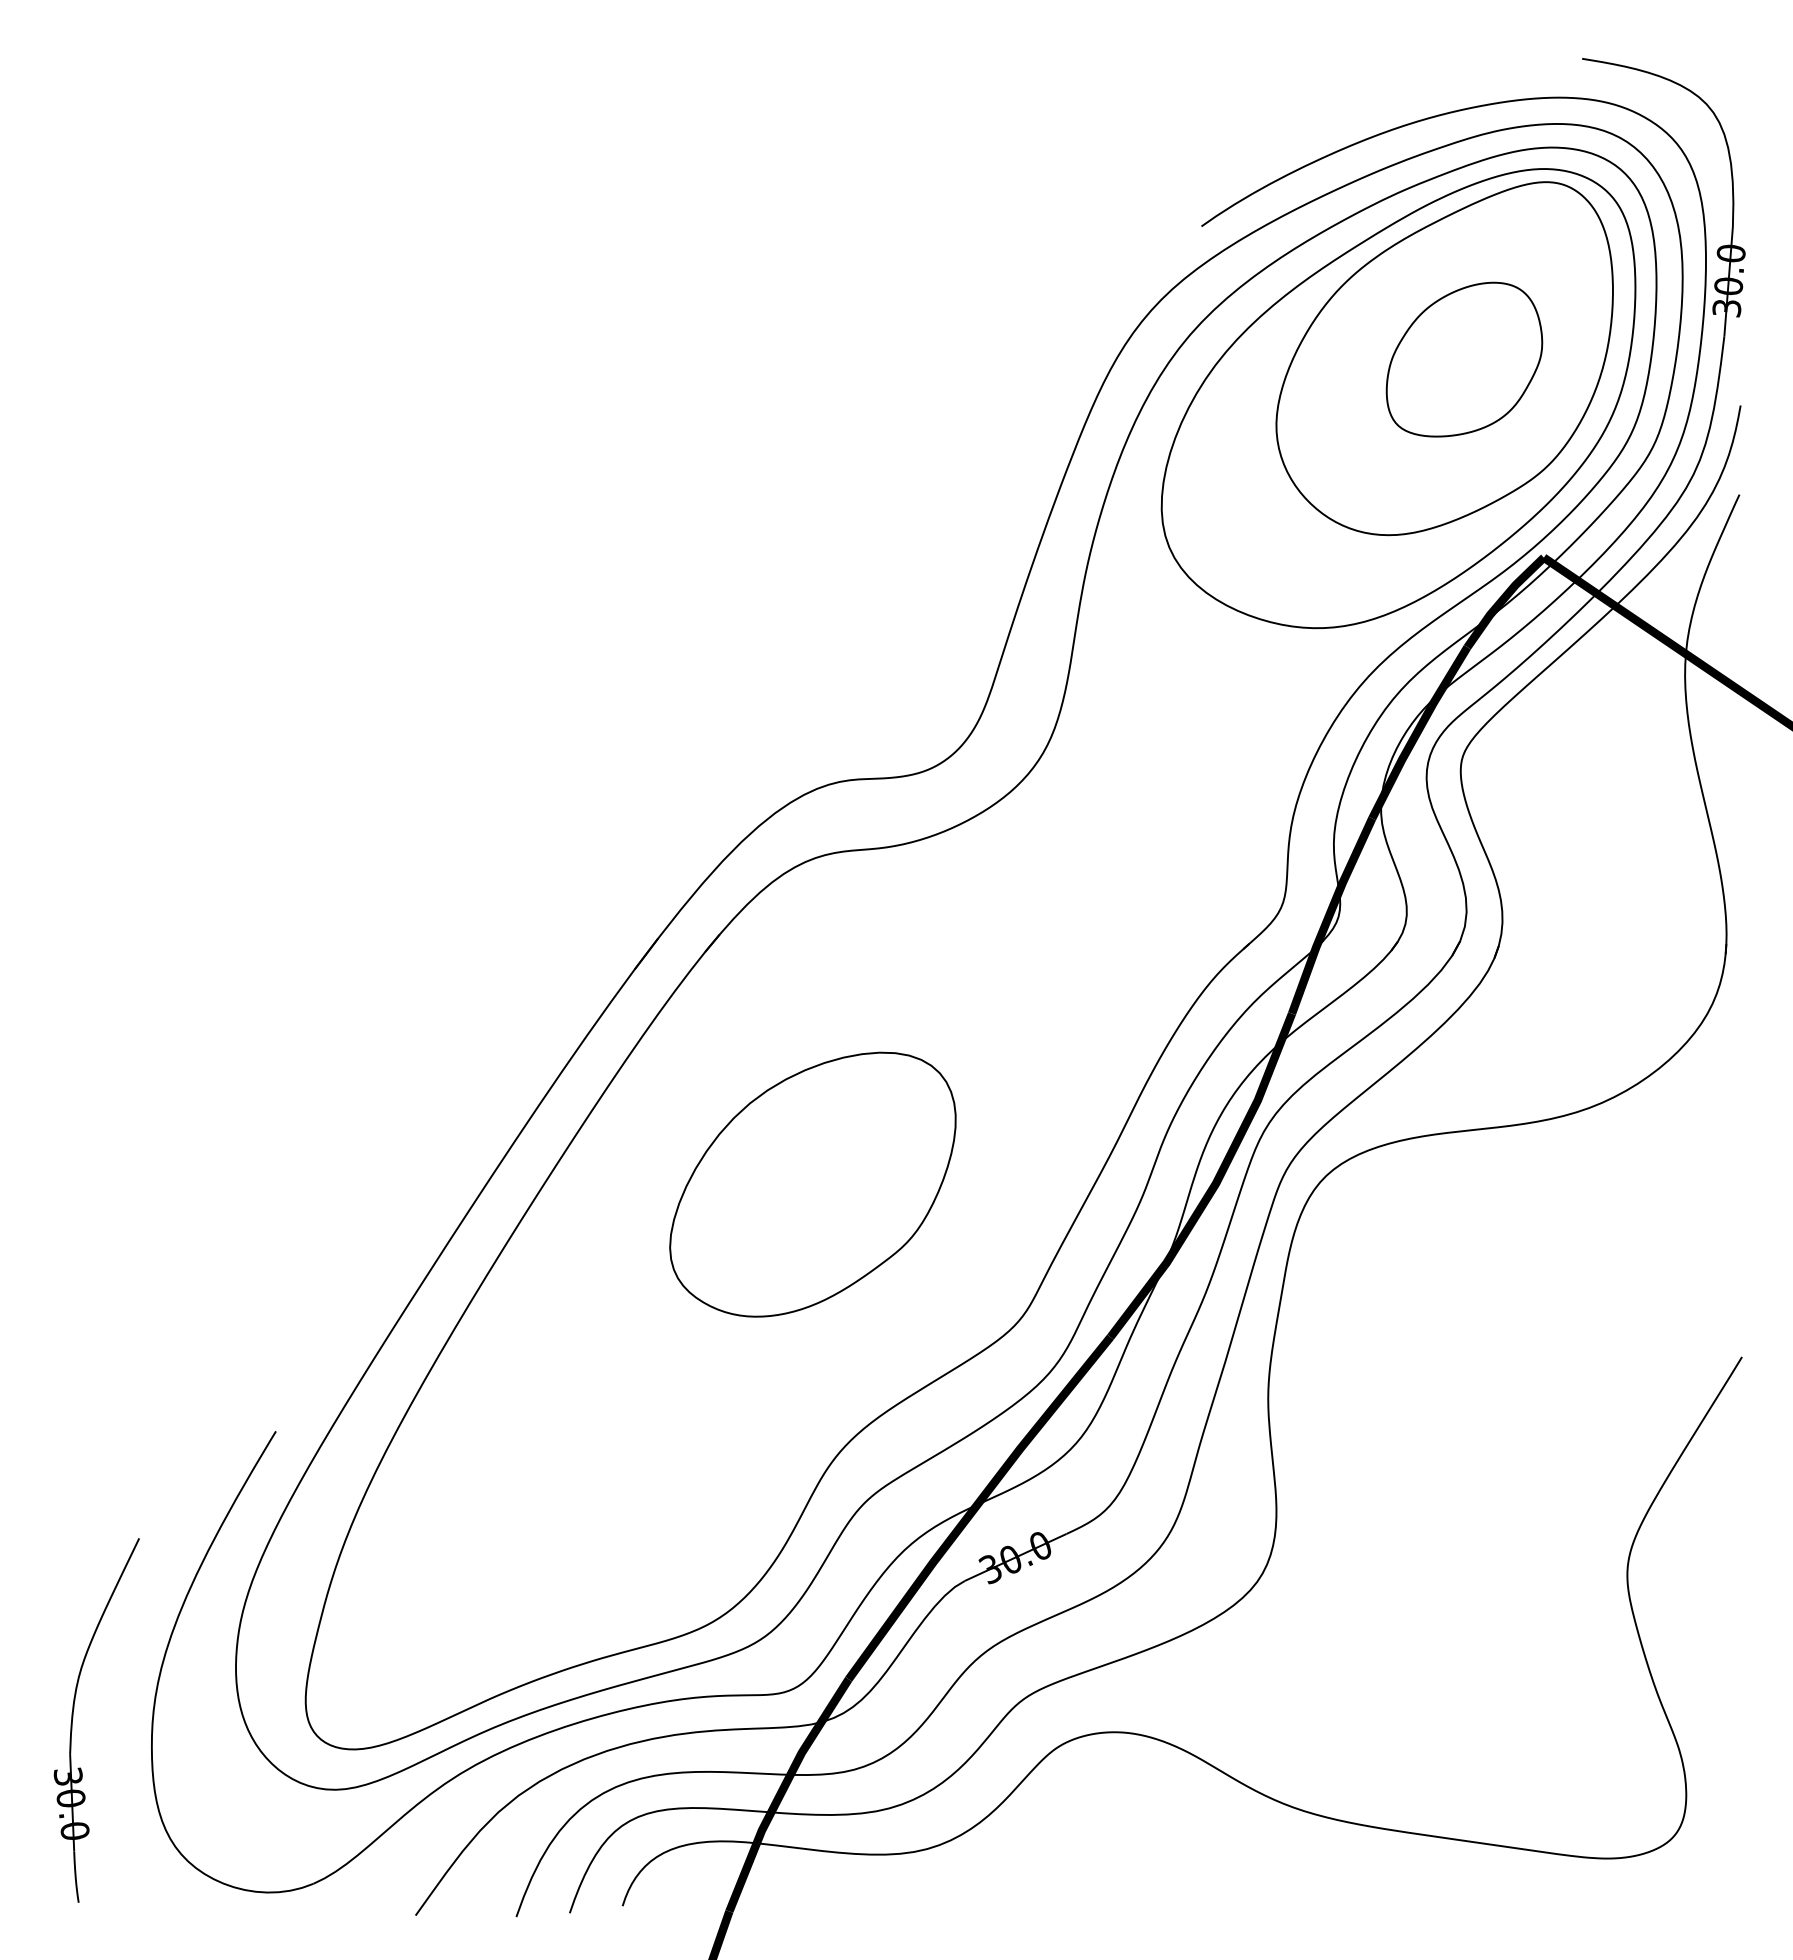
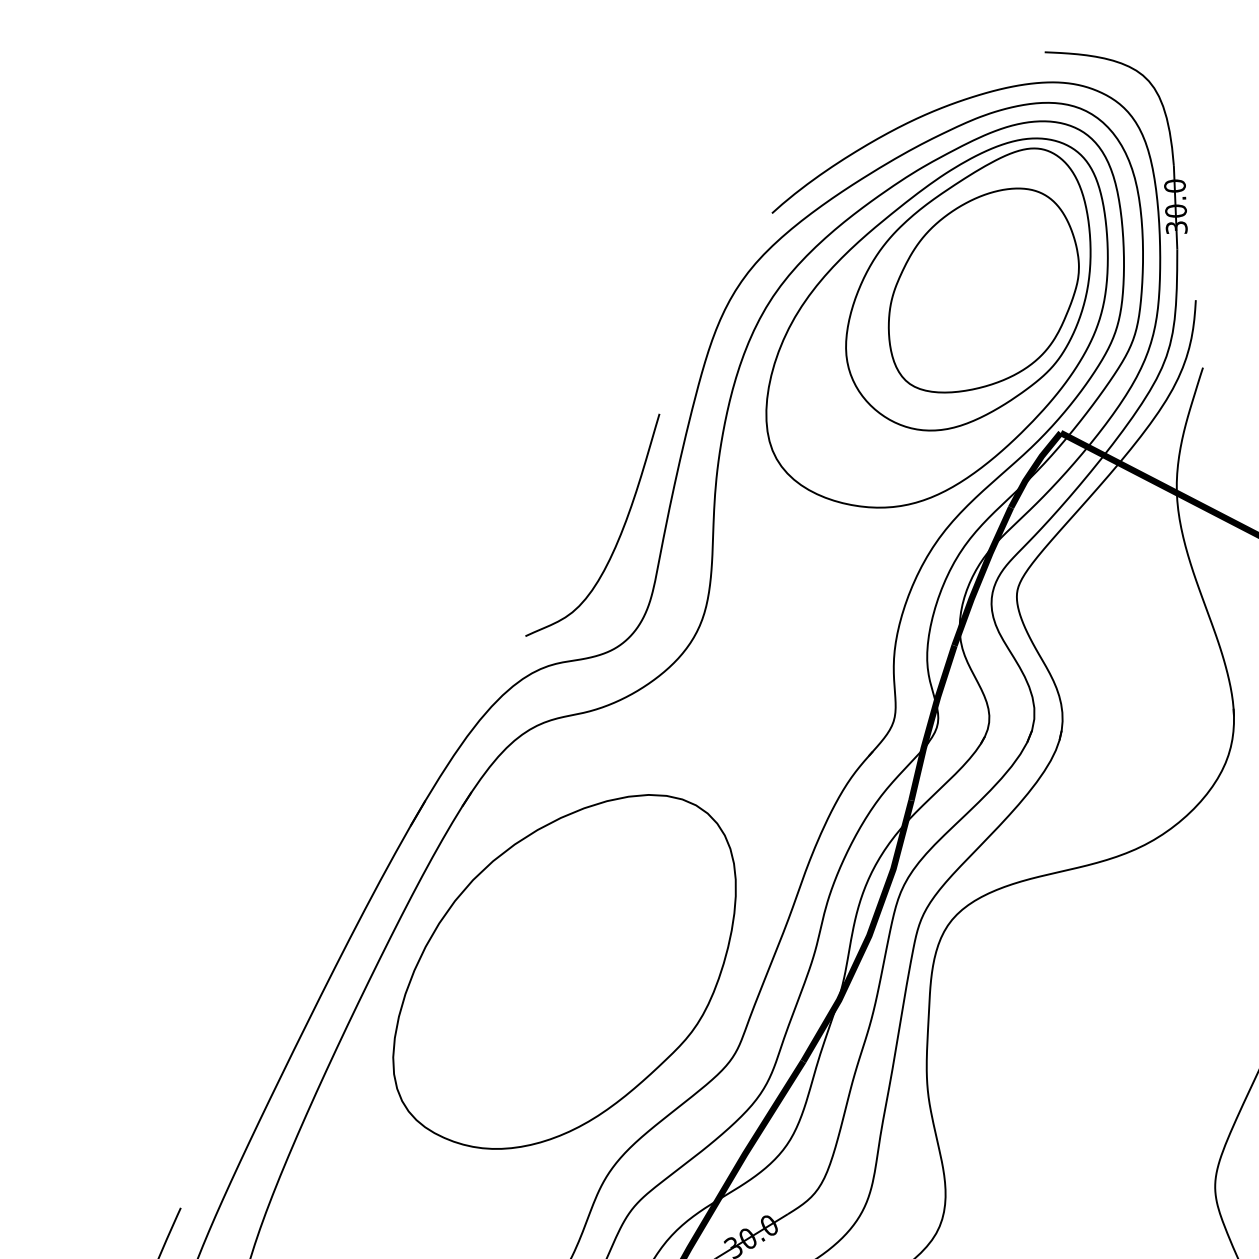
part: (1464, 359) -> (982, 290), size x1.67
curve: (951, 624) -> (618, 536), added
part: (812, 1184) -> (564, 972), size x1.67

